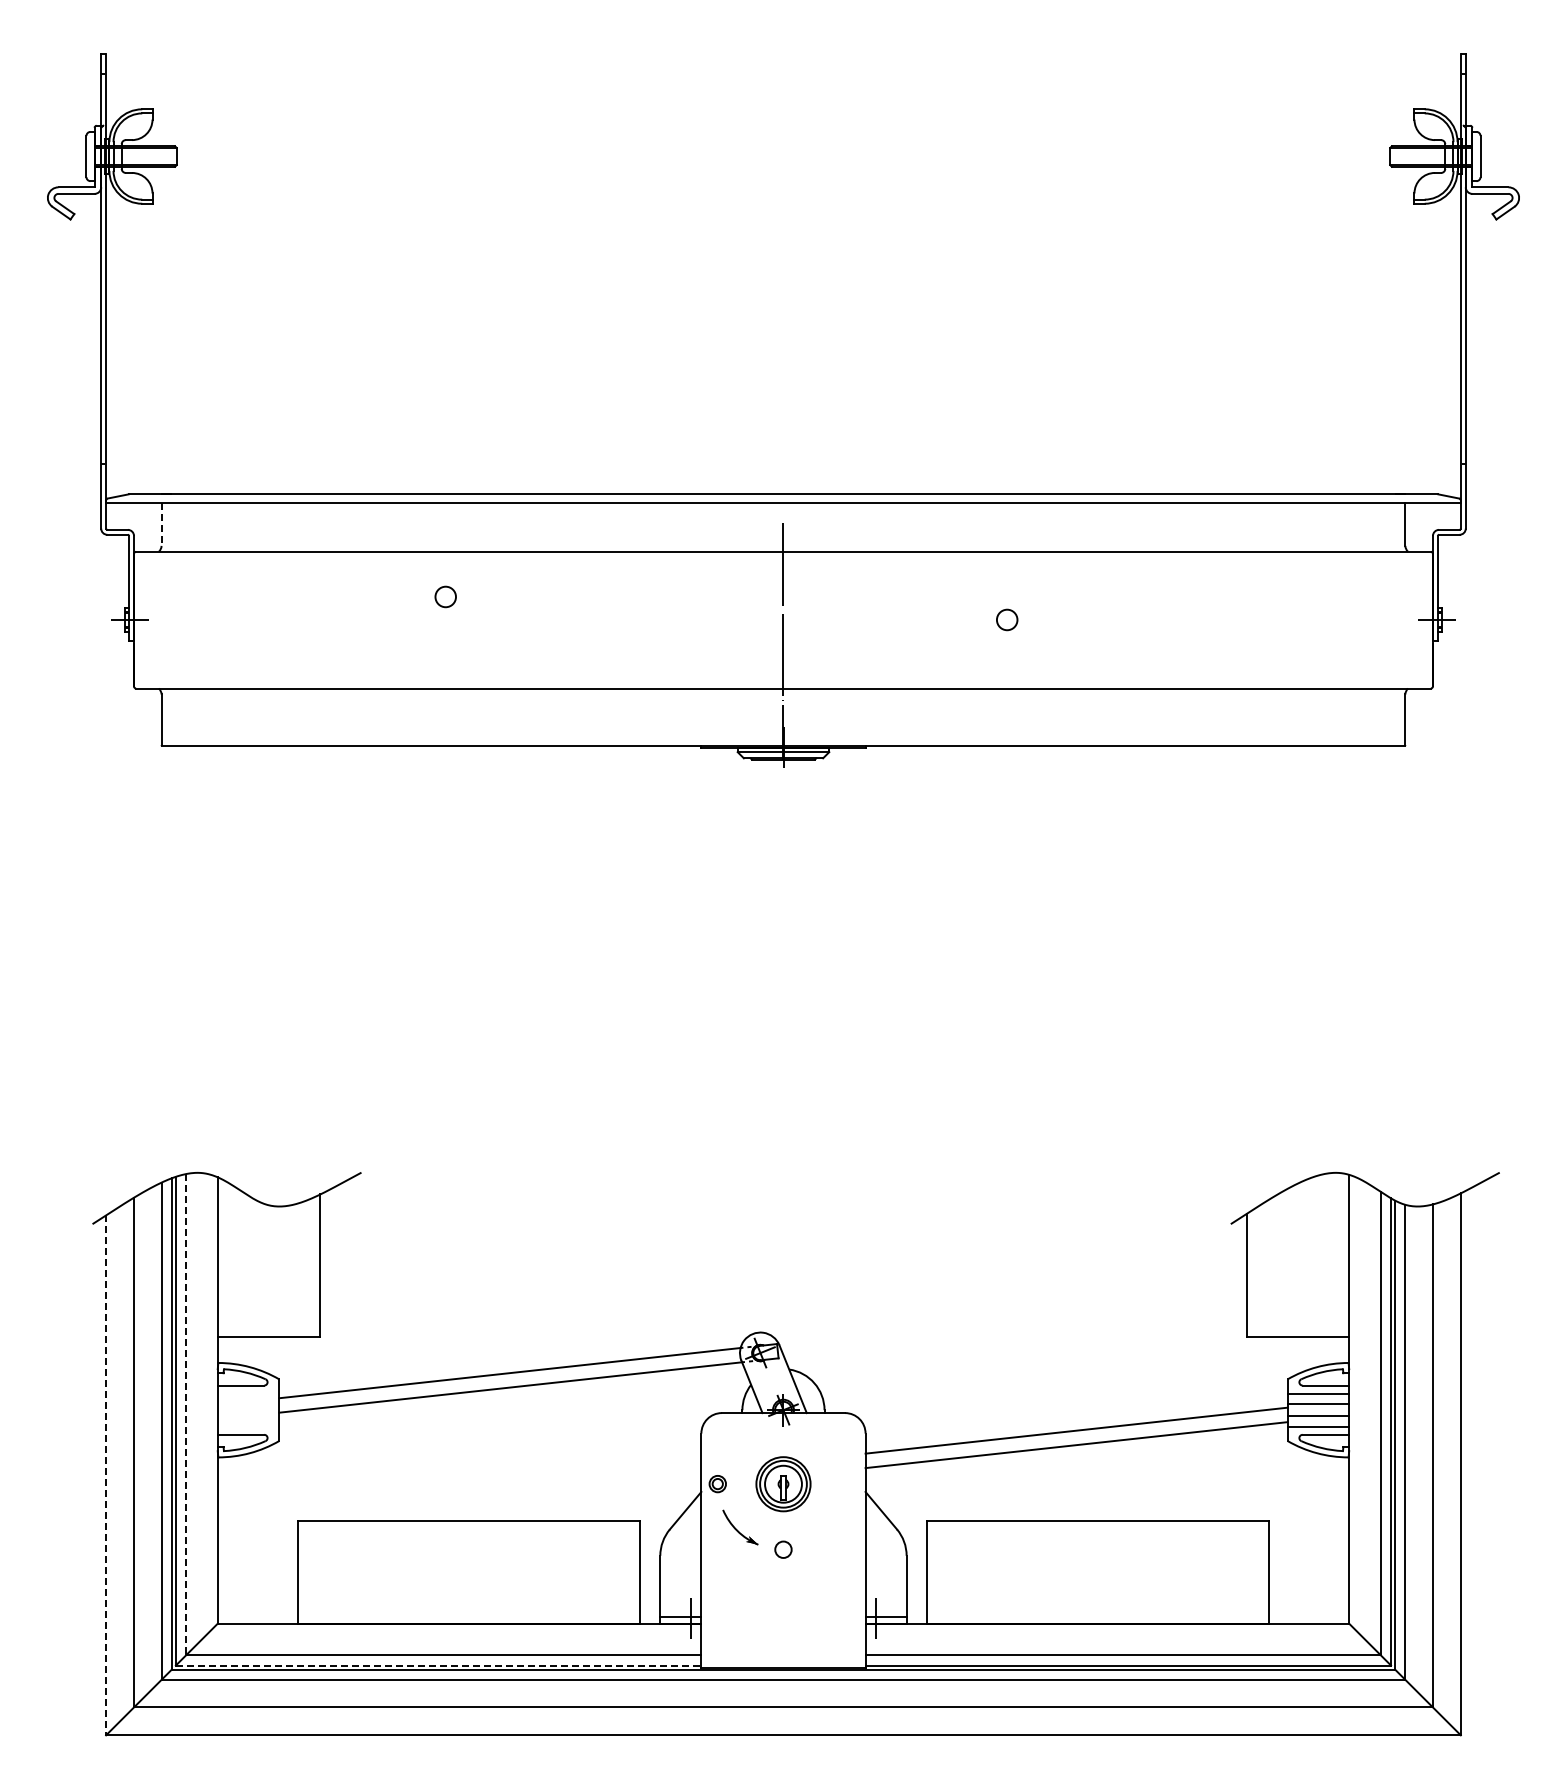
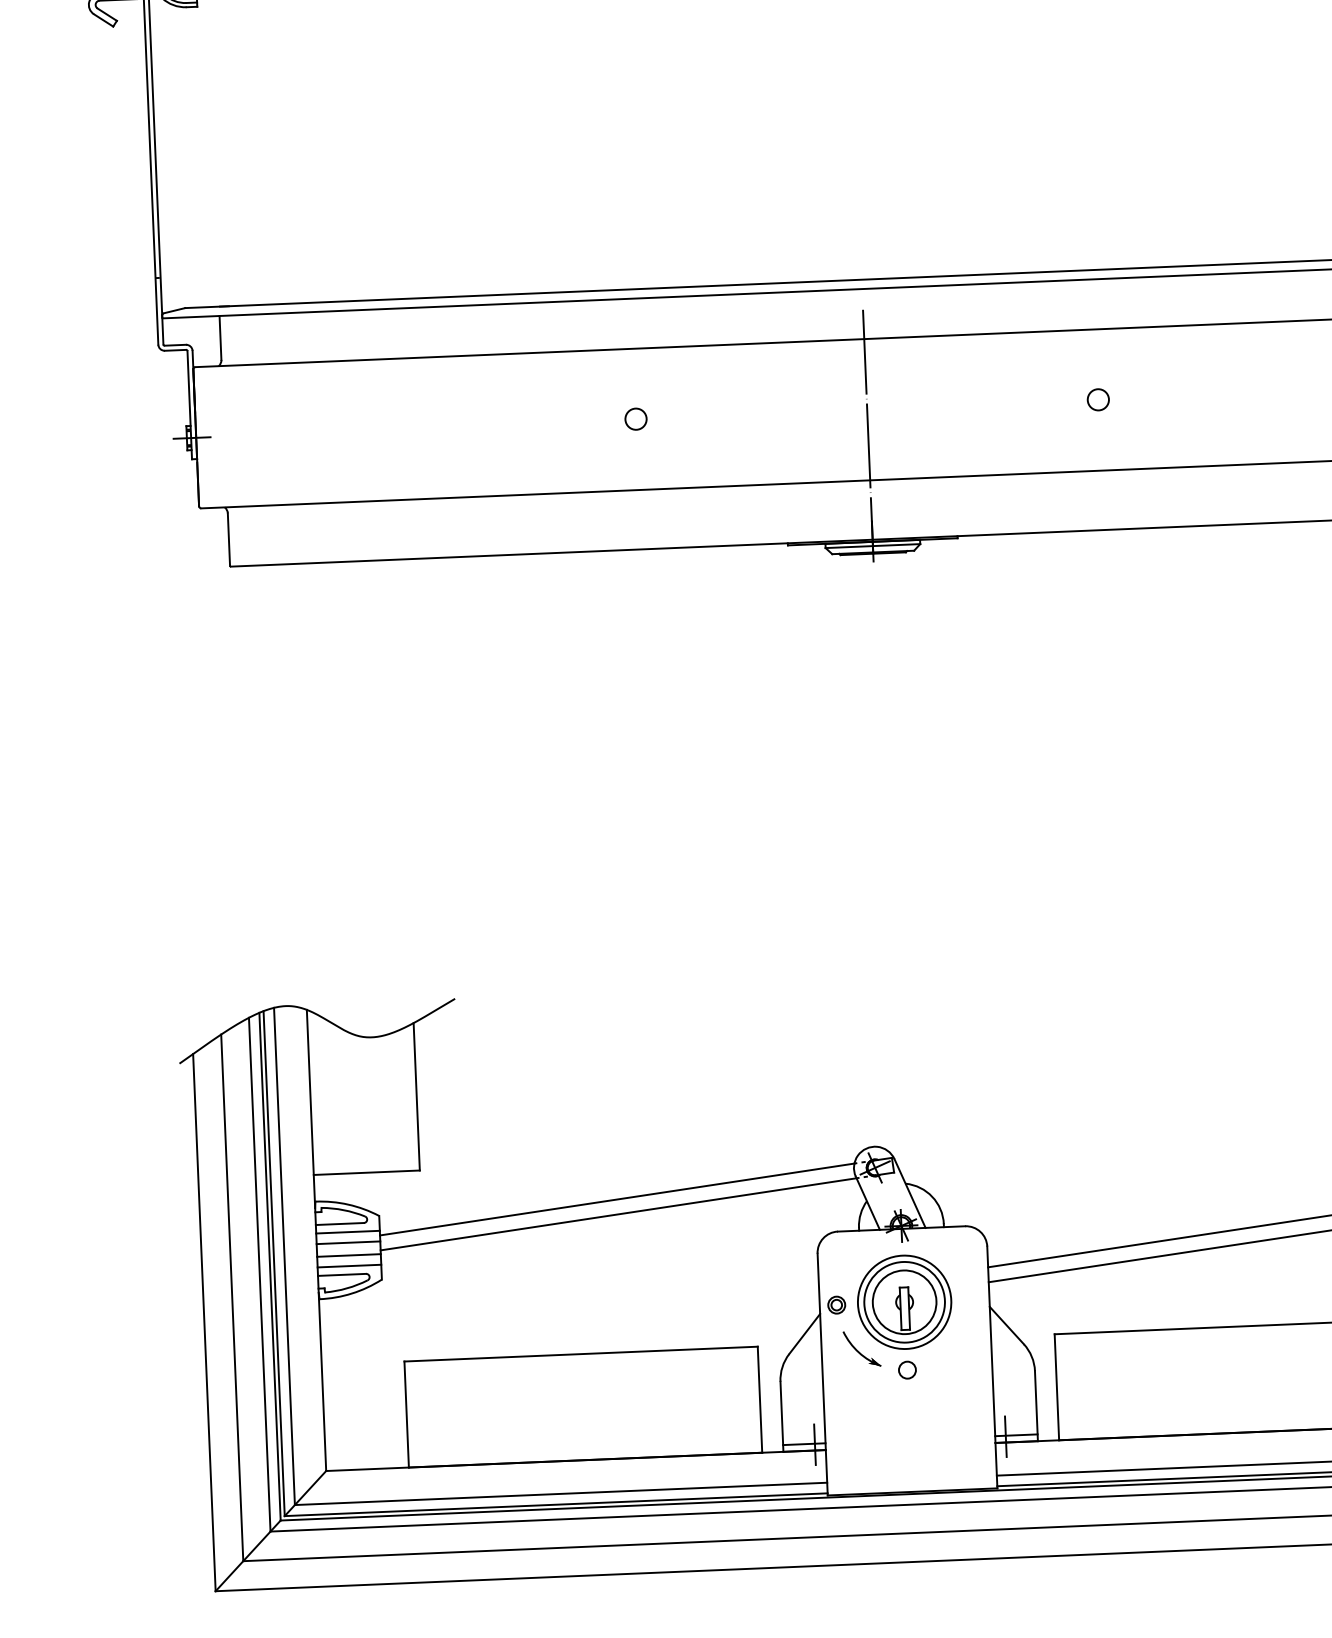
line: (161, 525) -> (220, 338), dashed -> solid
circle: (445, 596) -> (635, 418), moved
line: (248, 1393) -> (347, 1231), added
line: (248, 1404) -> (348, 1243), added
line: (186, 1414) -> (284, 1256), dashed -> solid
line: (248, 1416) -> (348, 1255), added
line: (248, 1426) -> (349, 1265), added
line: (106, 1475) -> (204, 1322), dashed -> solid
part: (783, 1484) -> (904, 1302), size x1.67
line: (438, 1665) -> (556, 1504), dashed -> solid

